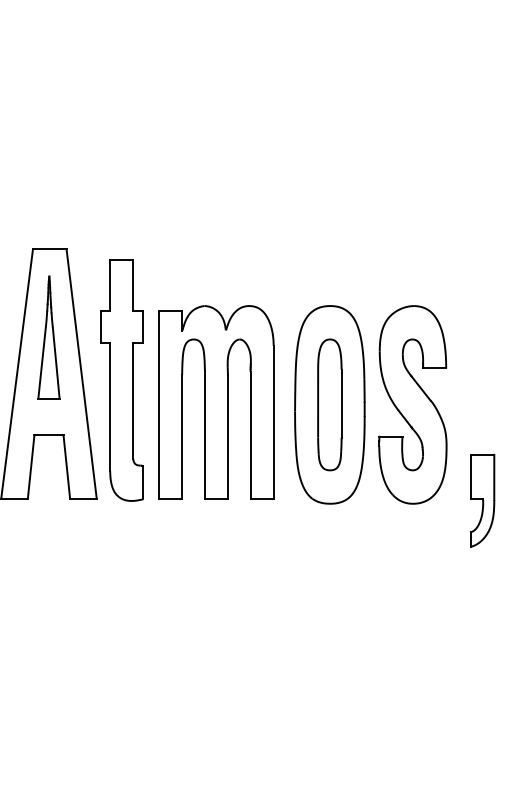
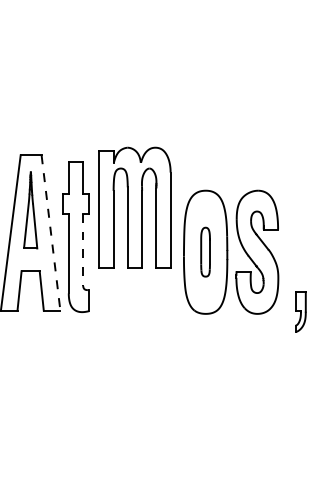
line: (82, 374) -> (51, 233), solid -> dashed
line: (133, 402) -> (83, 250), solid -> dashed
part: (215, 402) -> (134, 207), moved
part: (329, 403) -> (205, 251), size x0.6
part: (482, 499) -> (300, 311), size x0.7

